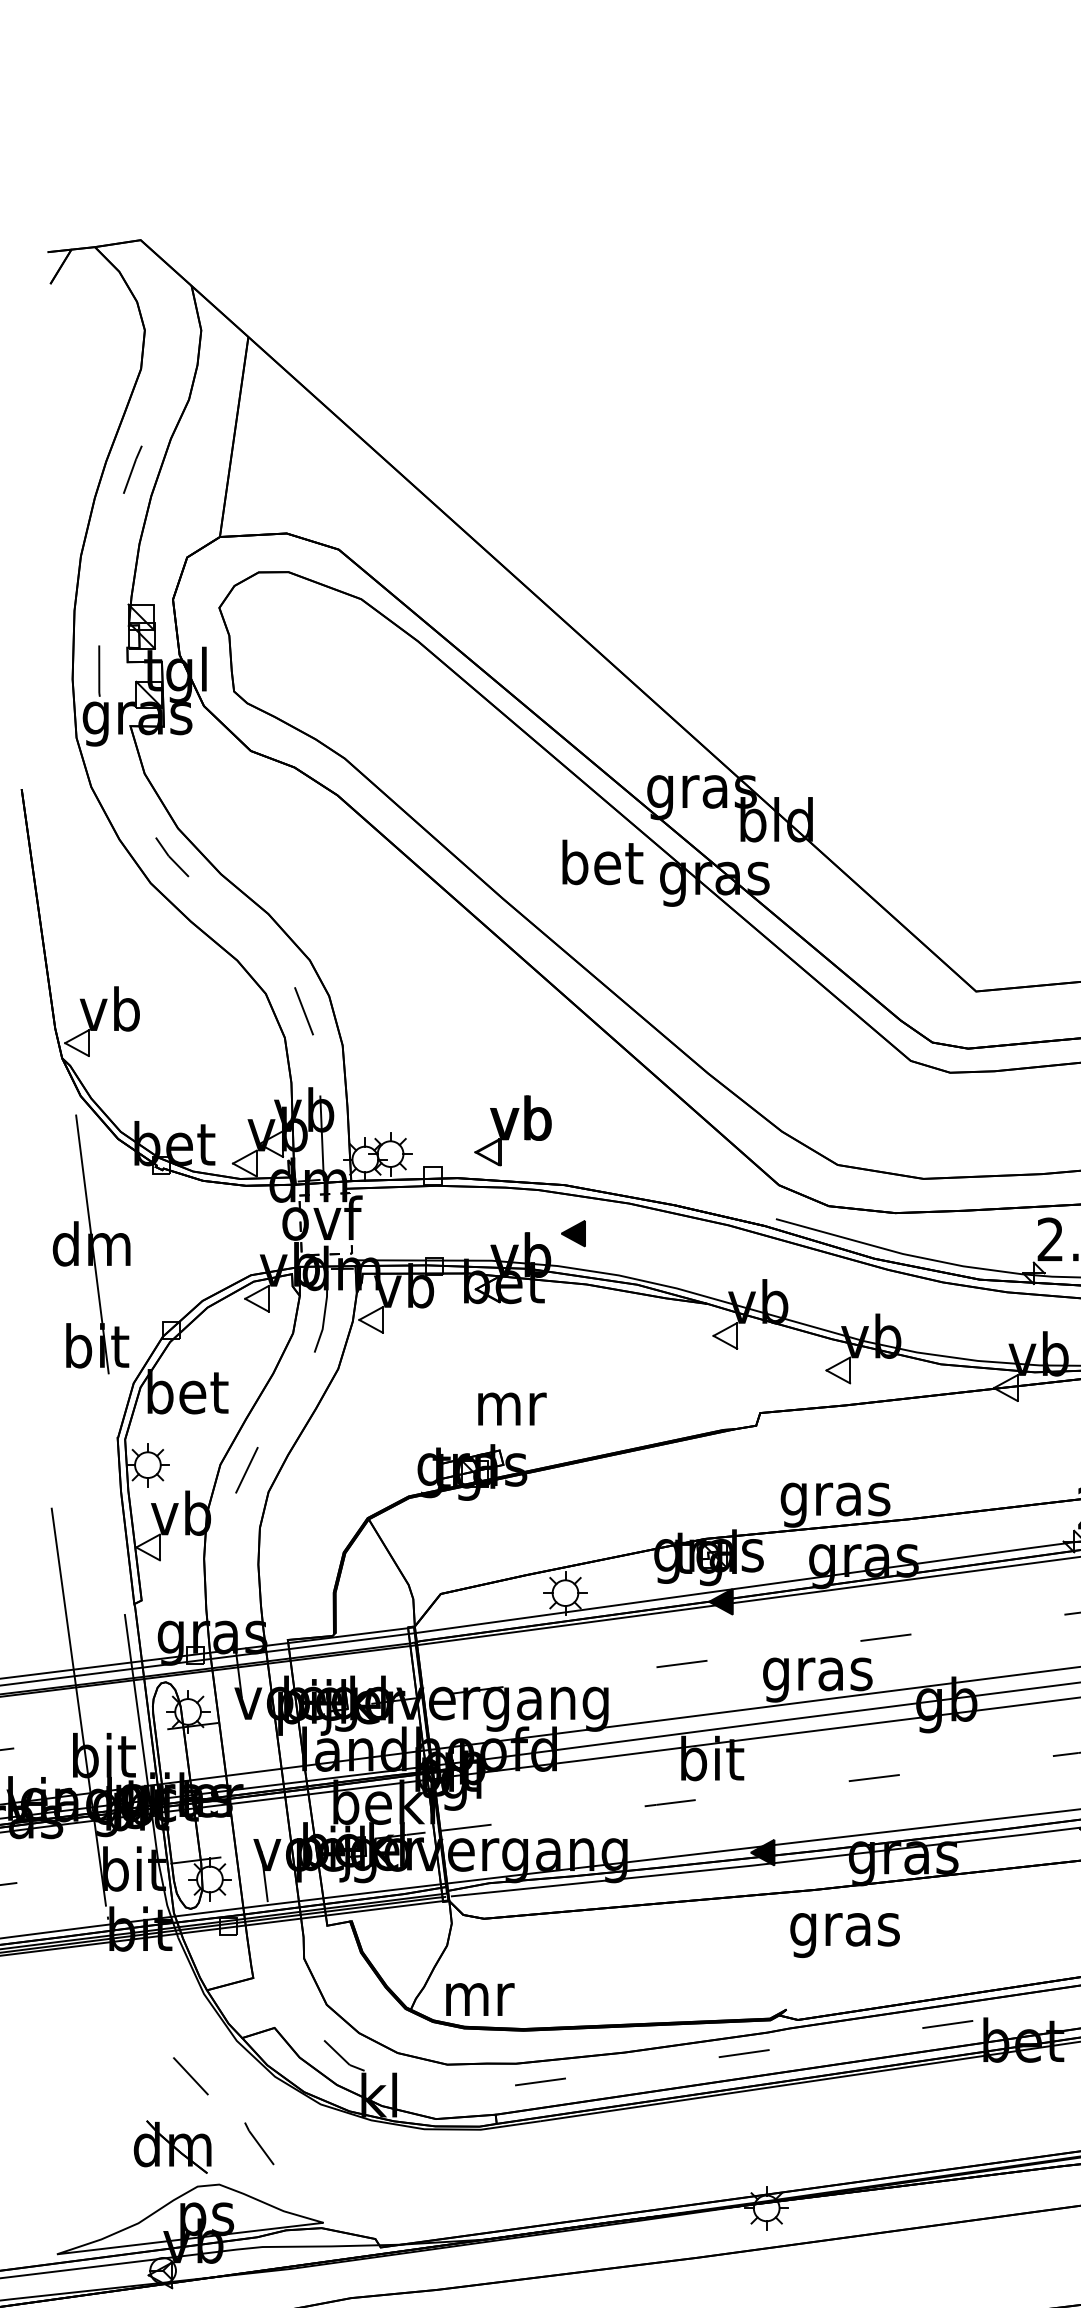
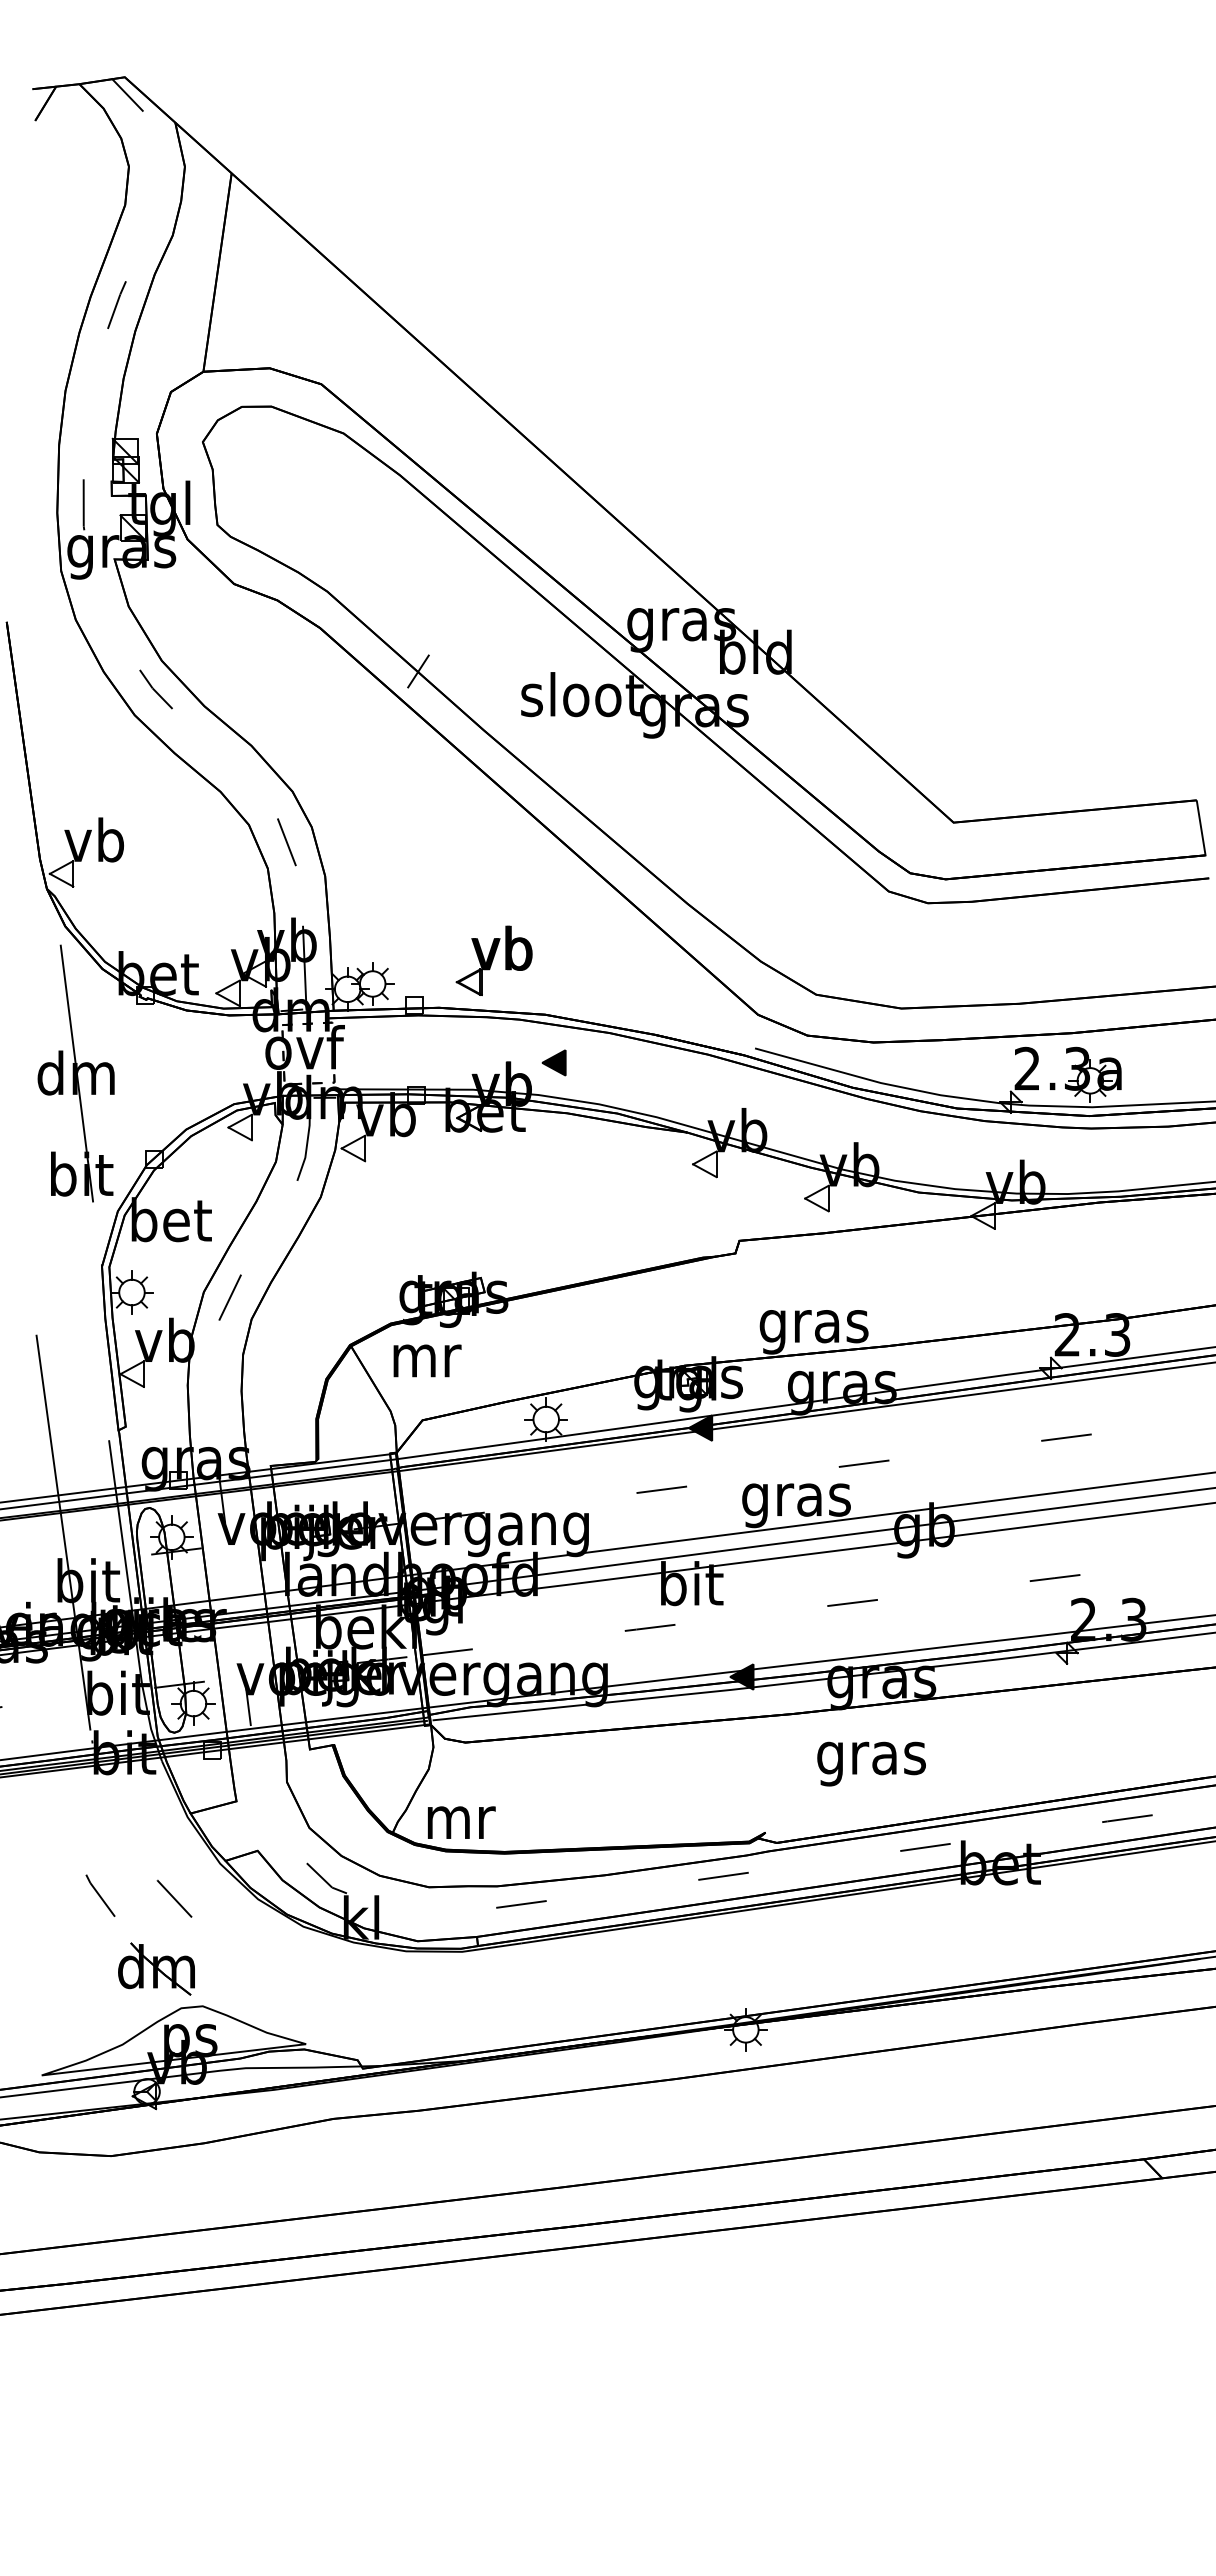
line: (143, 257) -> (127, 94), added
line: (436, 839) -> (418, 671), added
text: (602, 862) -> (582, 694), bet -> sloot
text: (512, 1408) -> (427, 1360), moved
text: (844, 1934) -> (871, 1763), moved
line: (259, 2143) -> (100, 1895), moved

